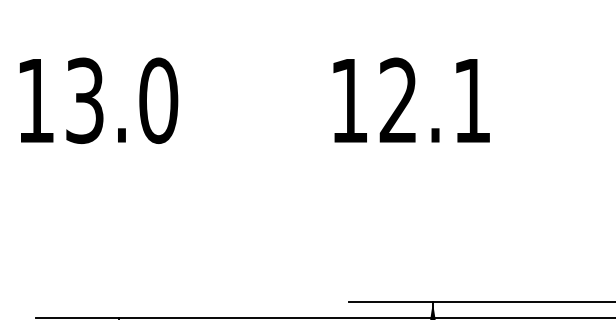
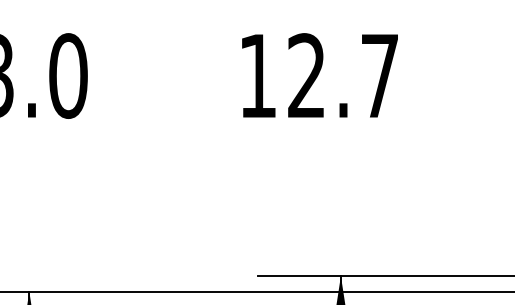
text: (472, 100) -> (380, 75), 12.1 -> 12.7

